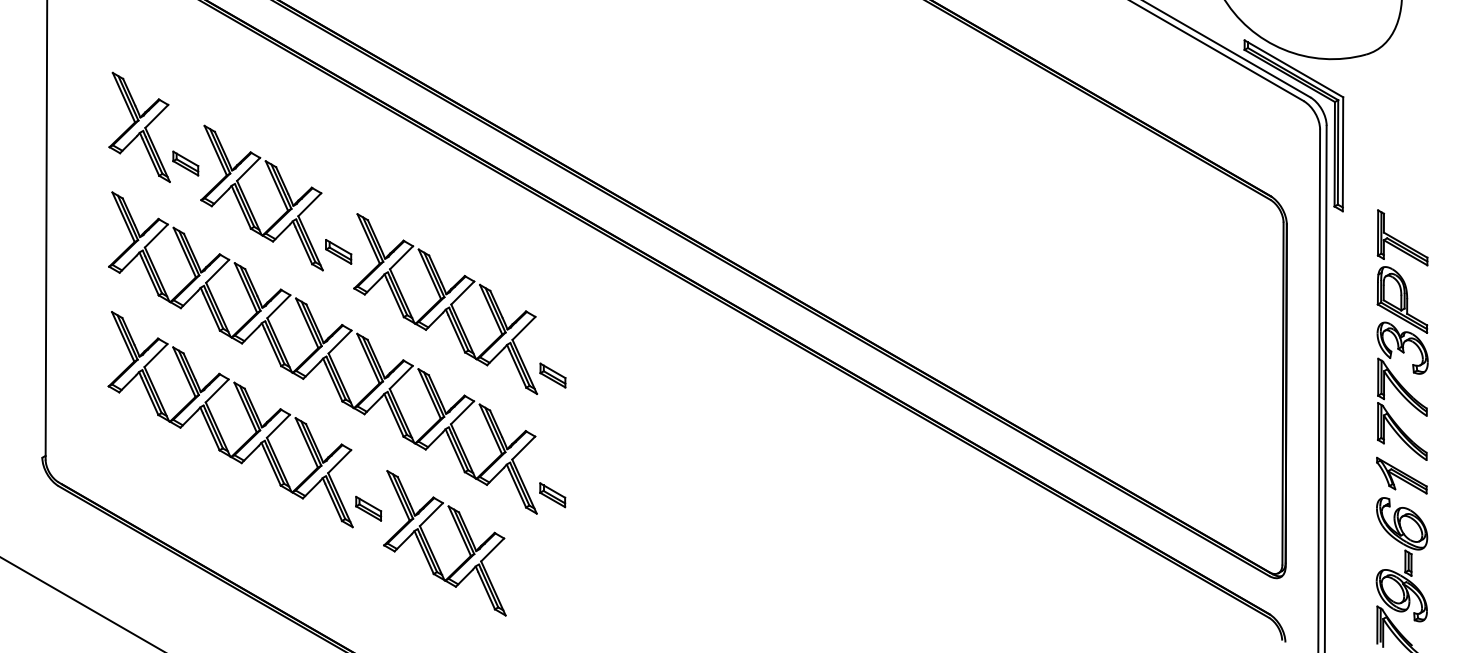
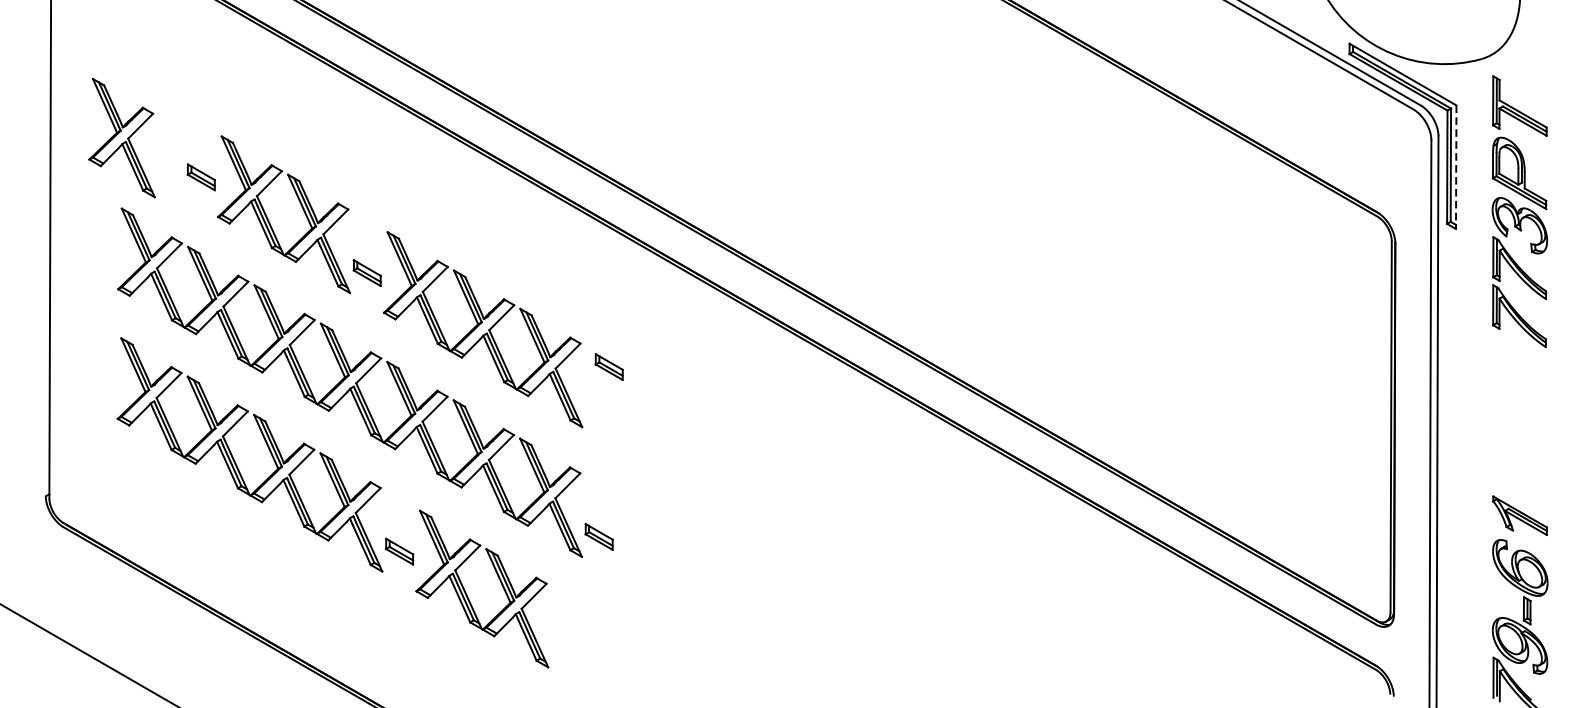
part: (139, 126) -> (121, 137), moved
line: (1343, 154) -> (1456, 167), solid -> dashed
part: (1402, 334) -> (1519, 210), moved
part: (552, 375) -> (608, 367), moved

